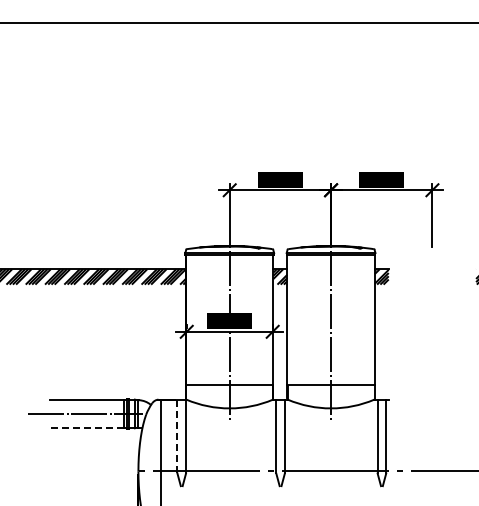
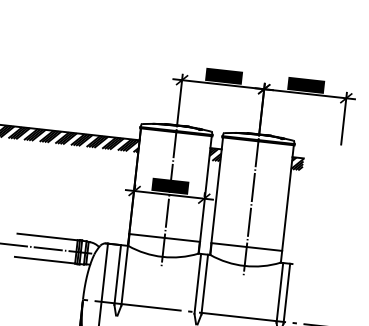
line: (86, 428) -> (44, 260), dashed -> solid
line: (177, 436) -> (117, 274), dashed -> solid

